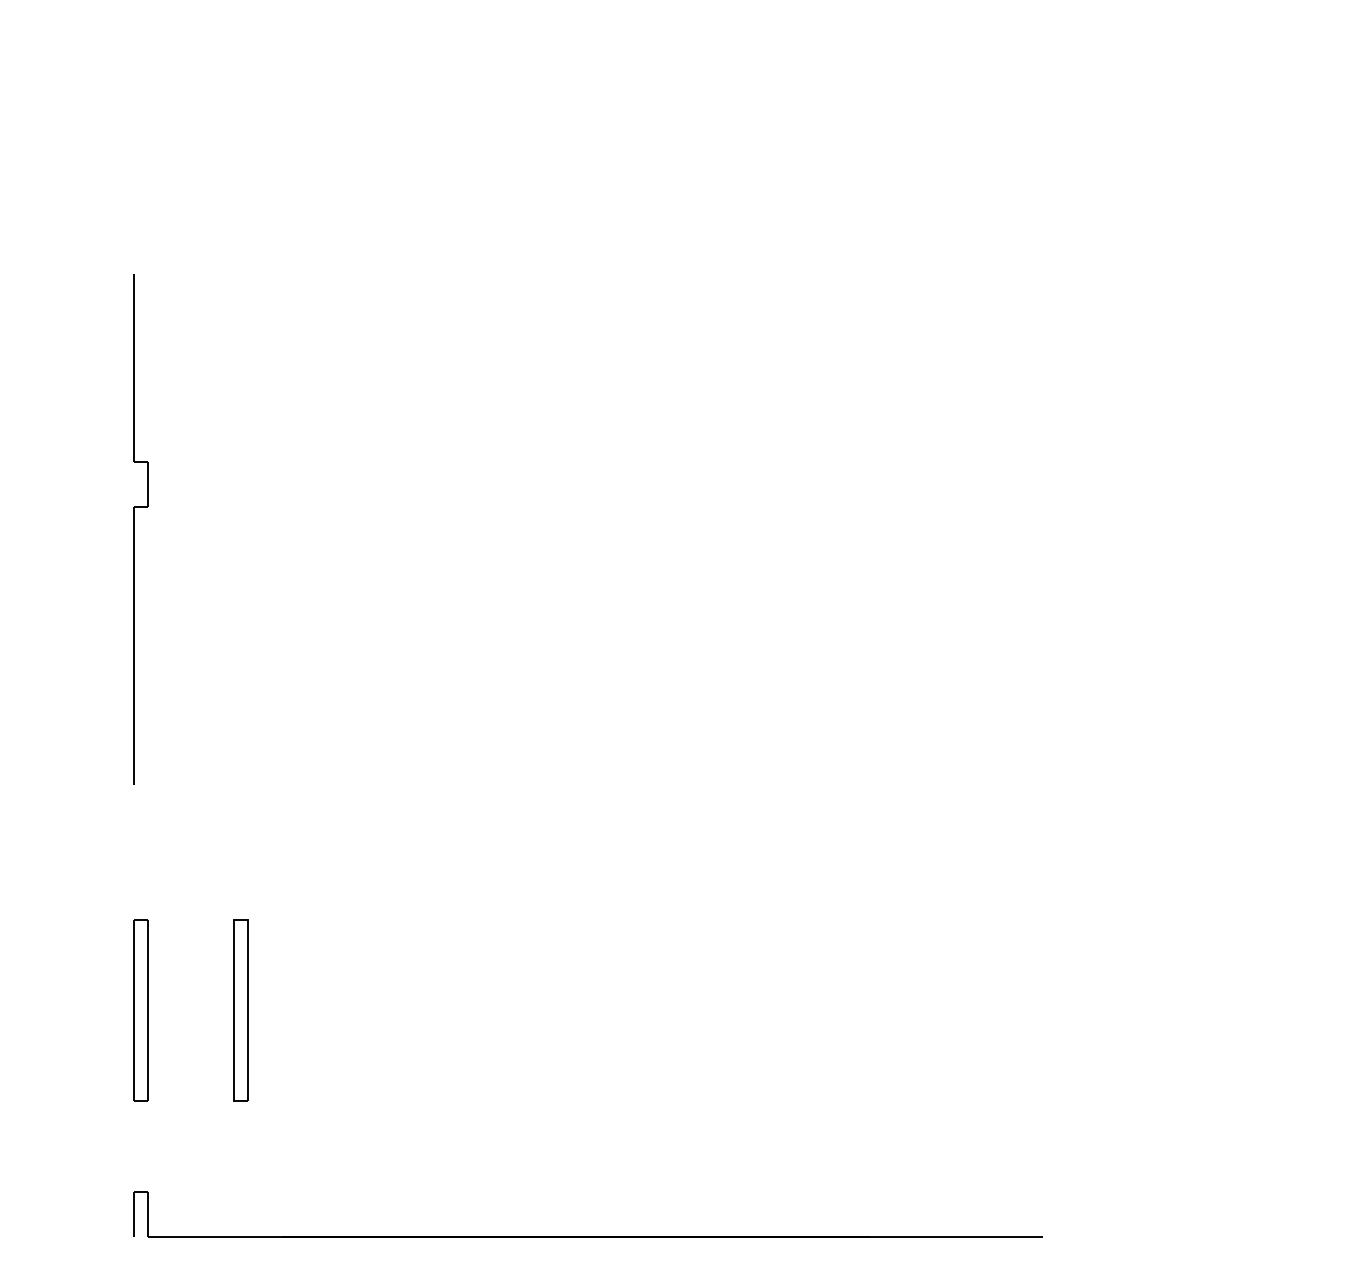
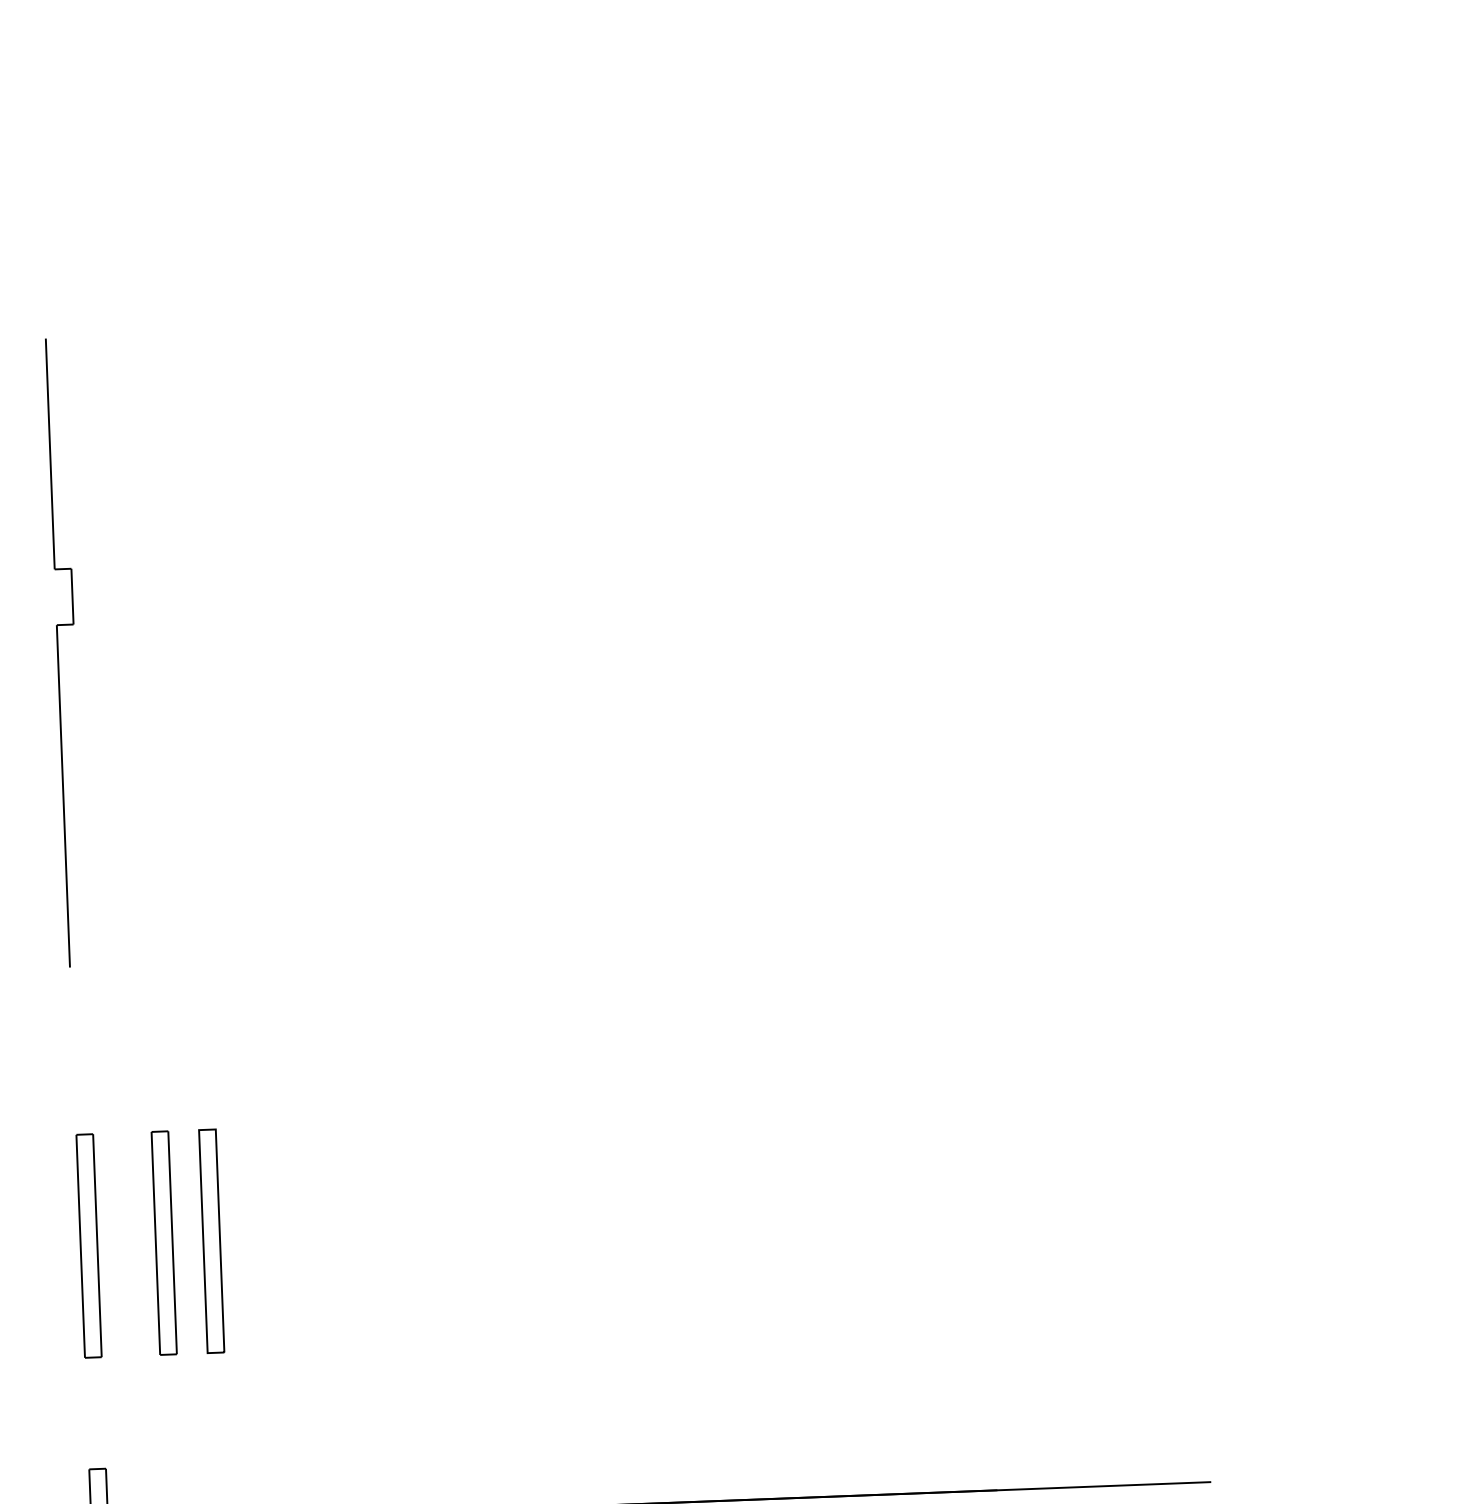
part: (201, 1010) -> (163, 1242), added

